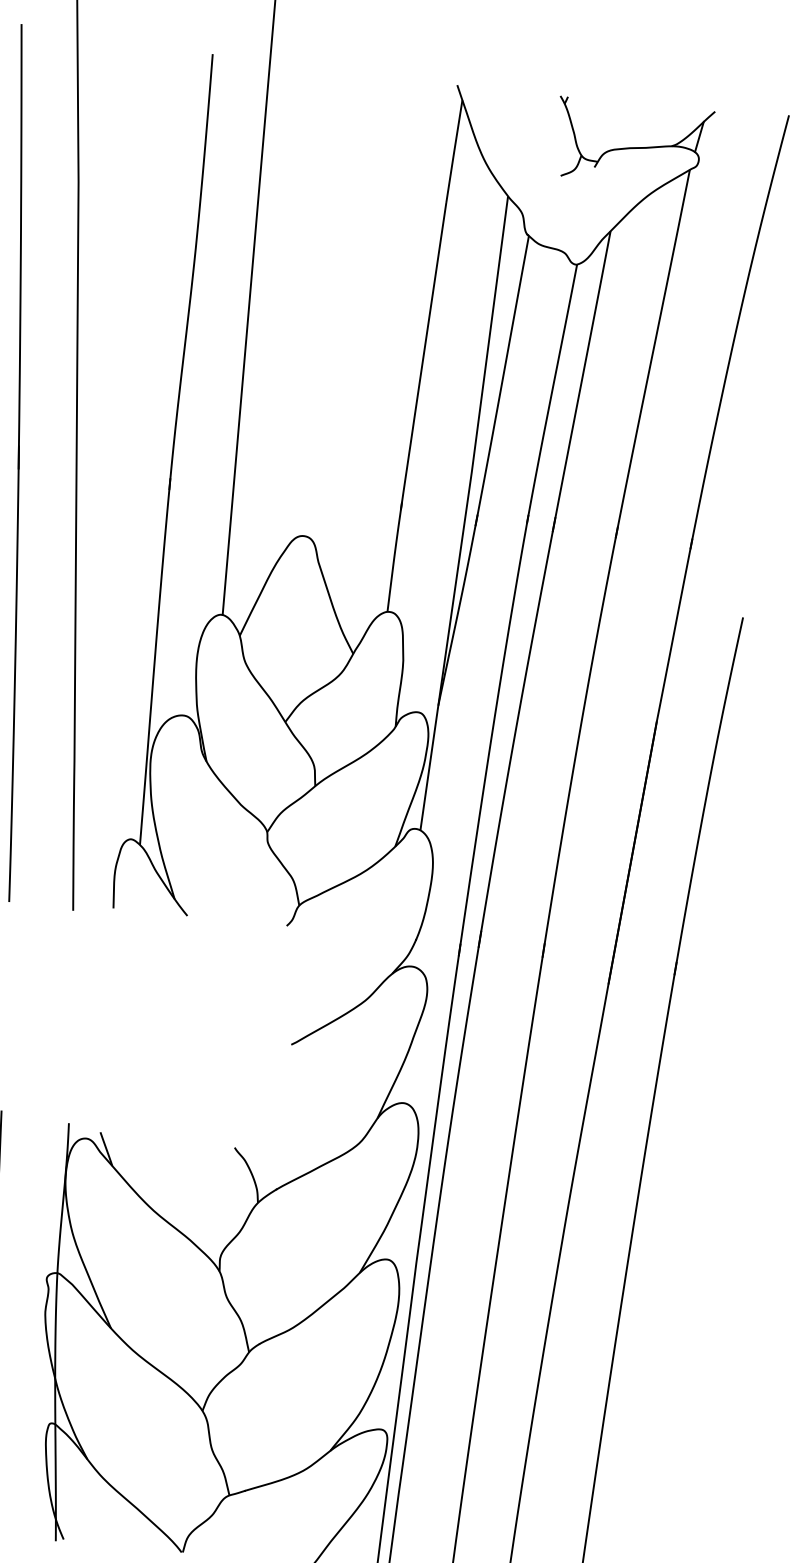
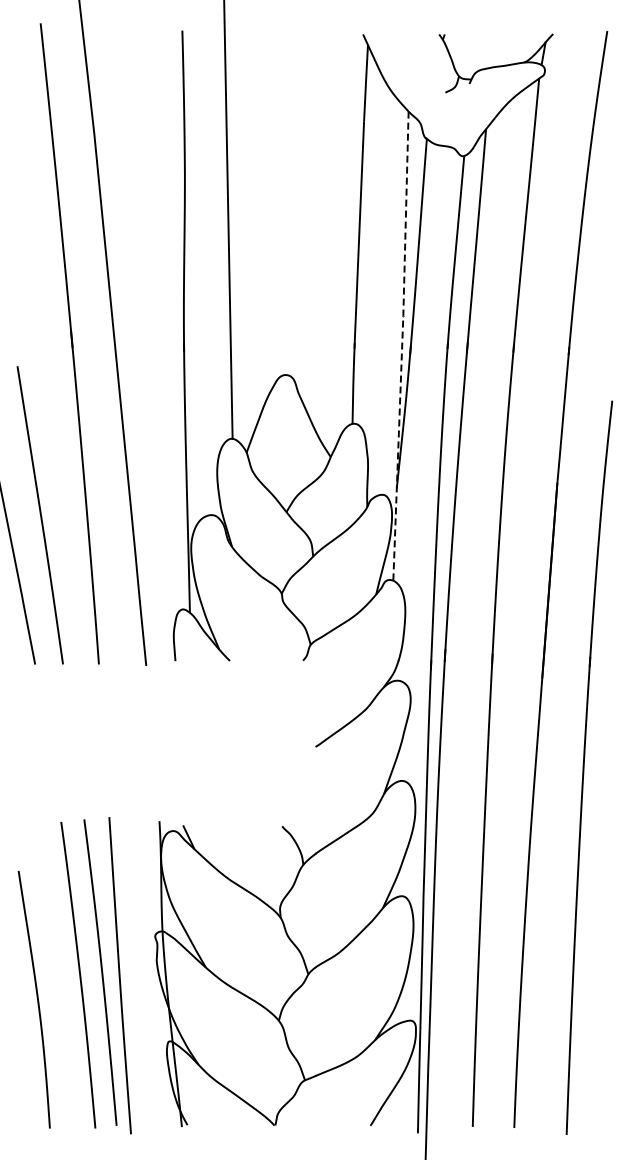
line: (466, 512) -> (402, 345), solid -> dashed

